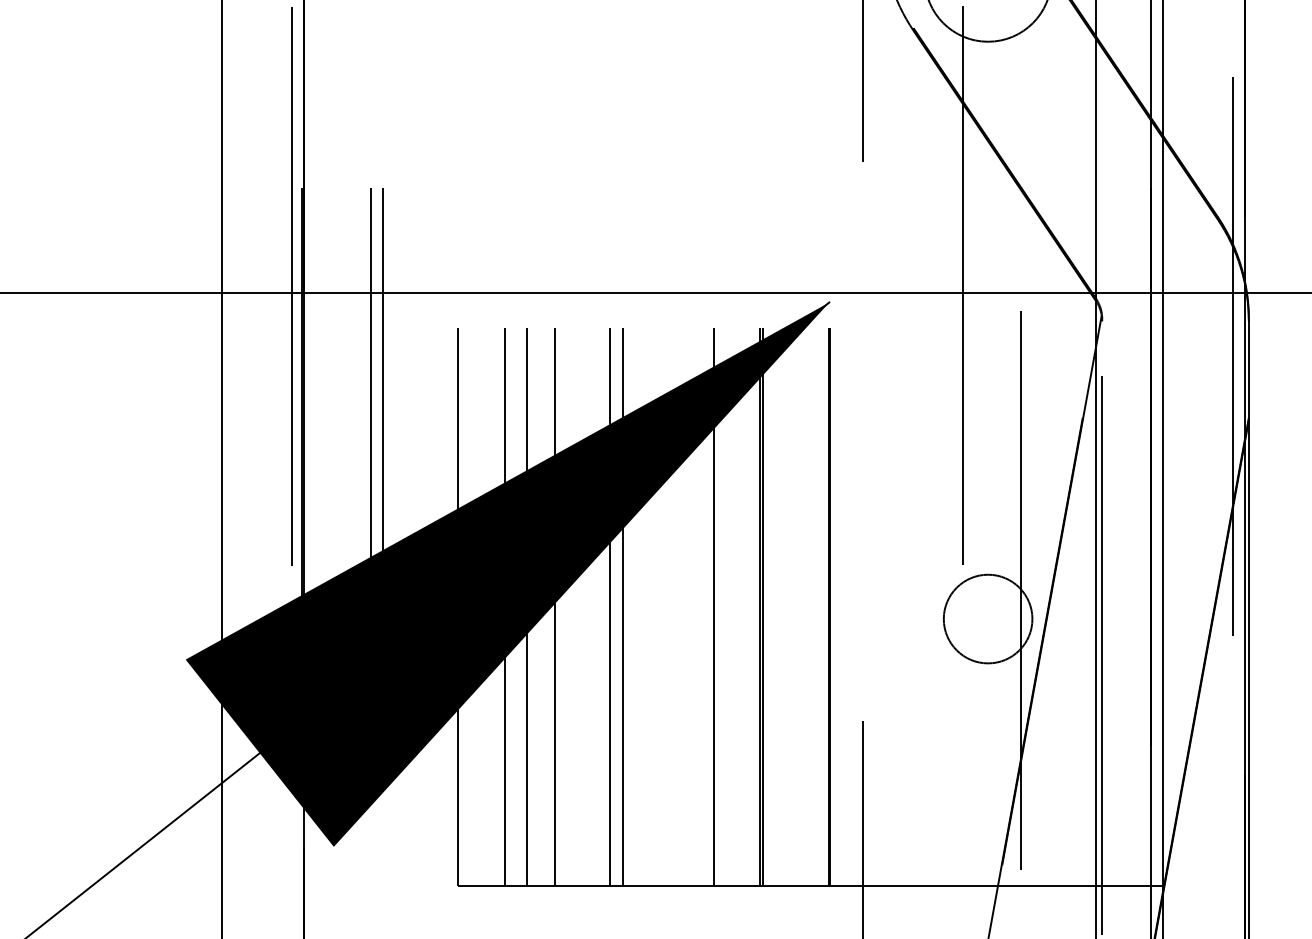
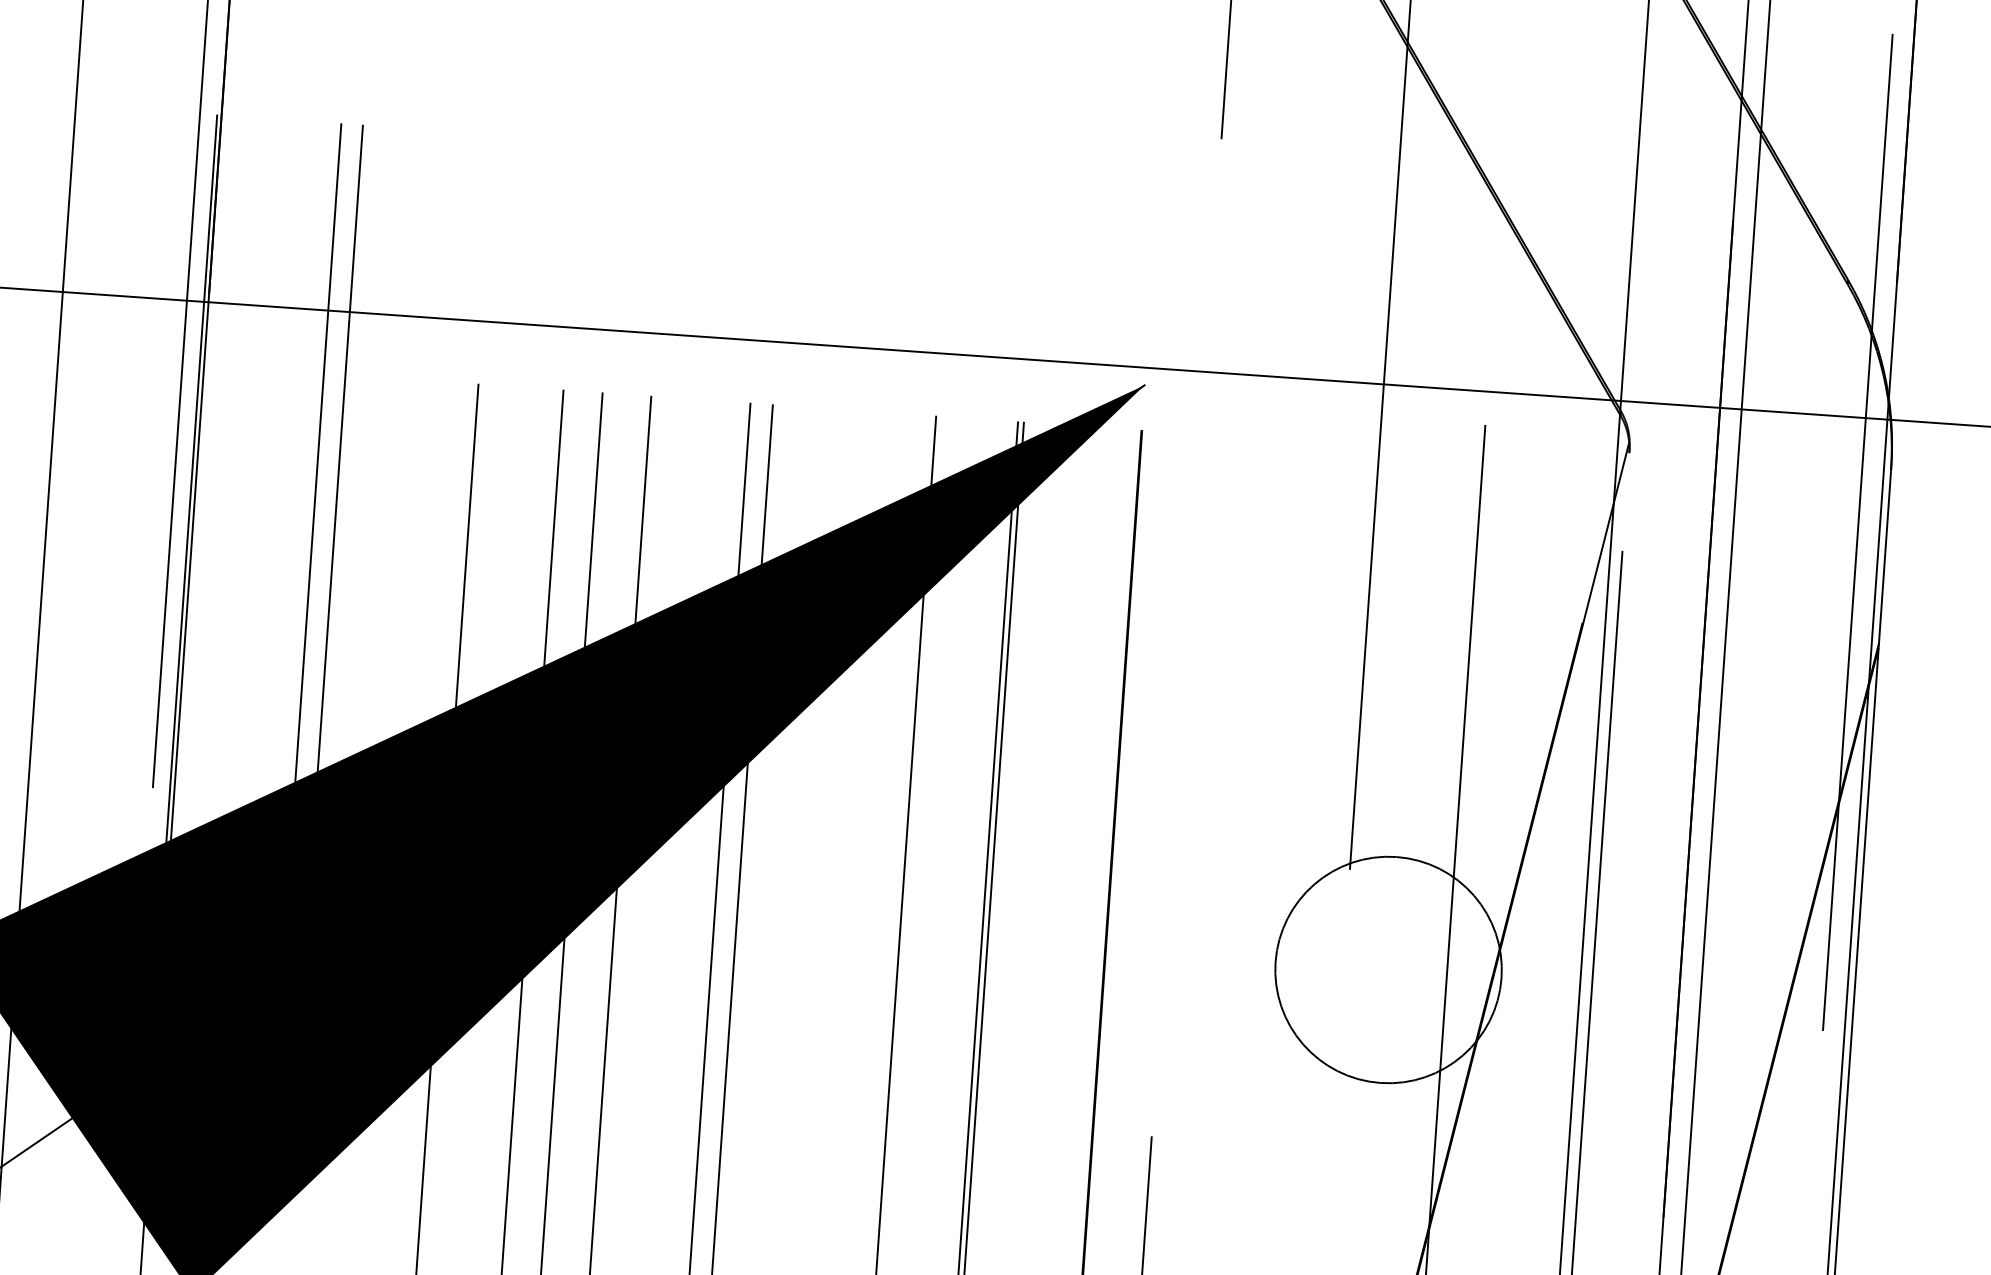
circle: (987, 618) -> (1387, 968), size x1.43

